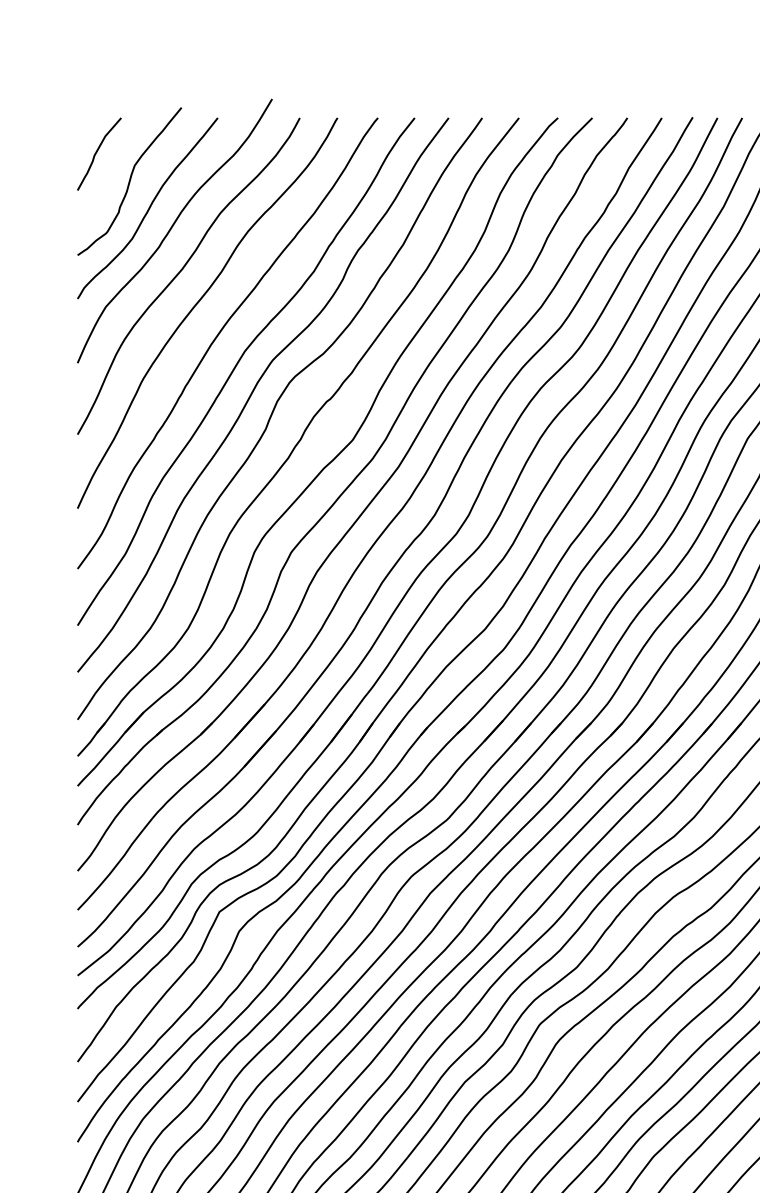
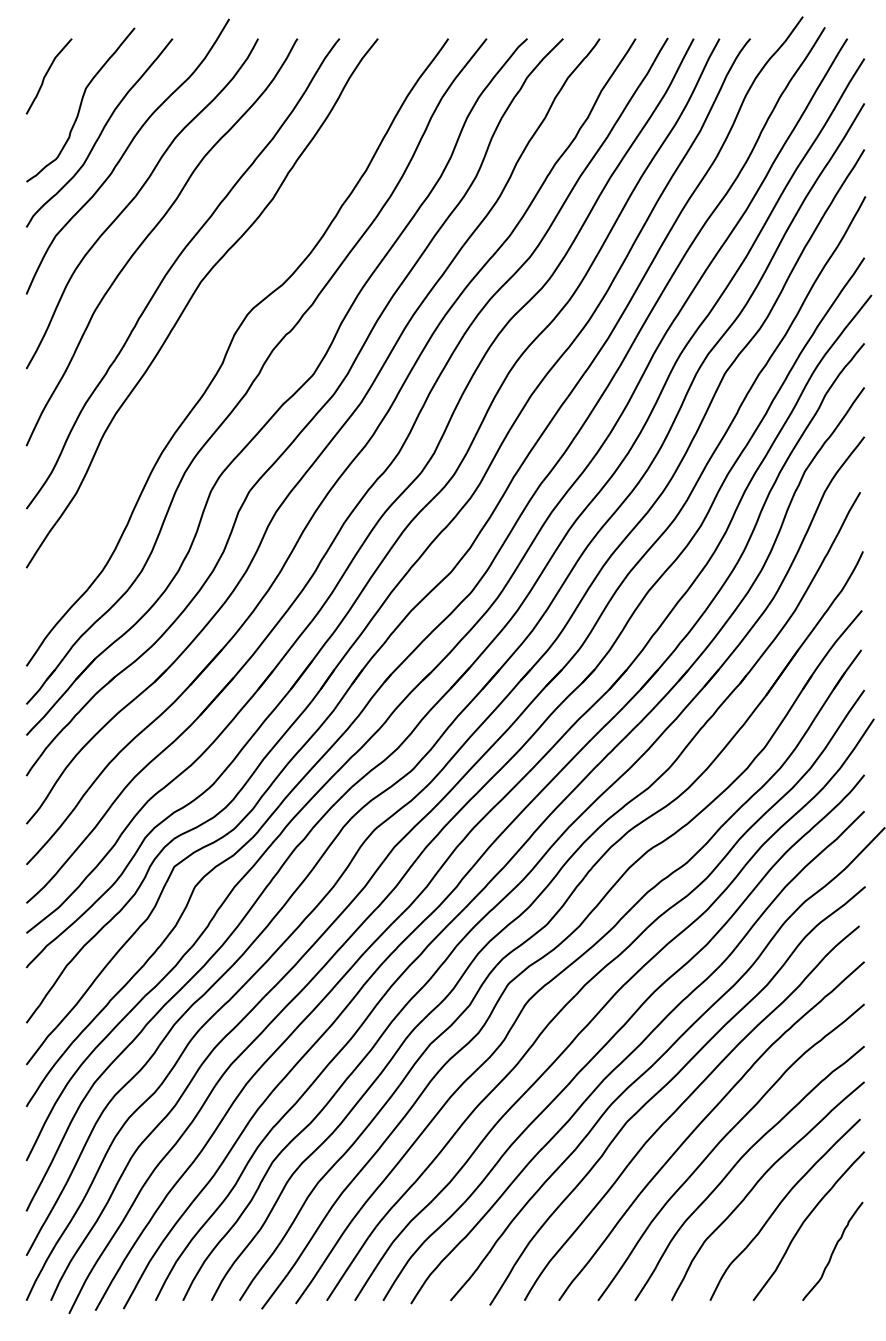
curve: (254, 391) -> (210, 323), removed

